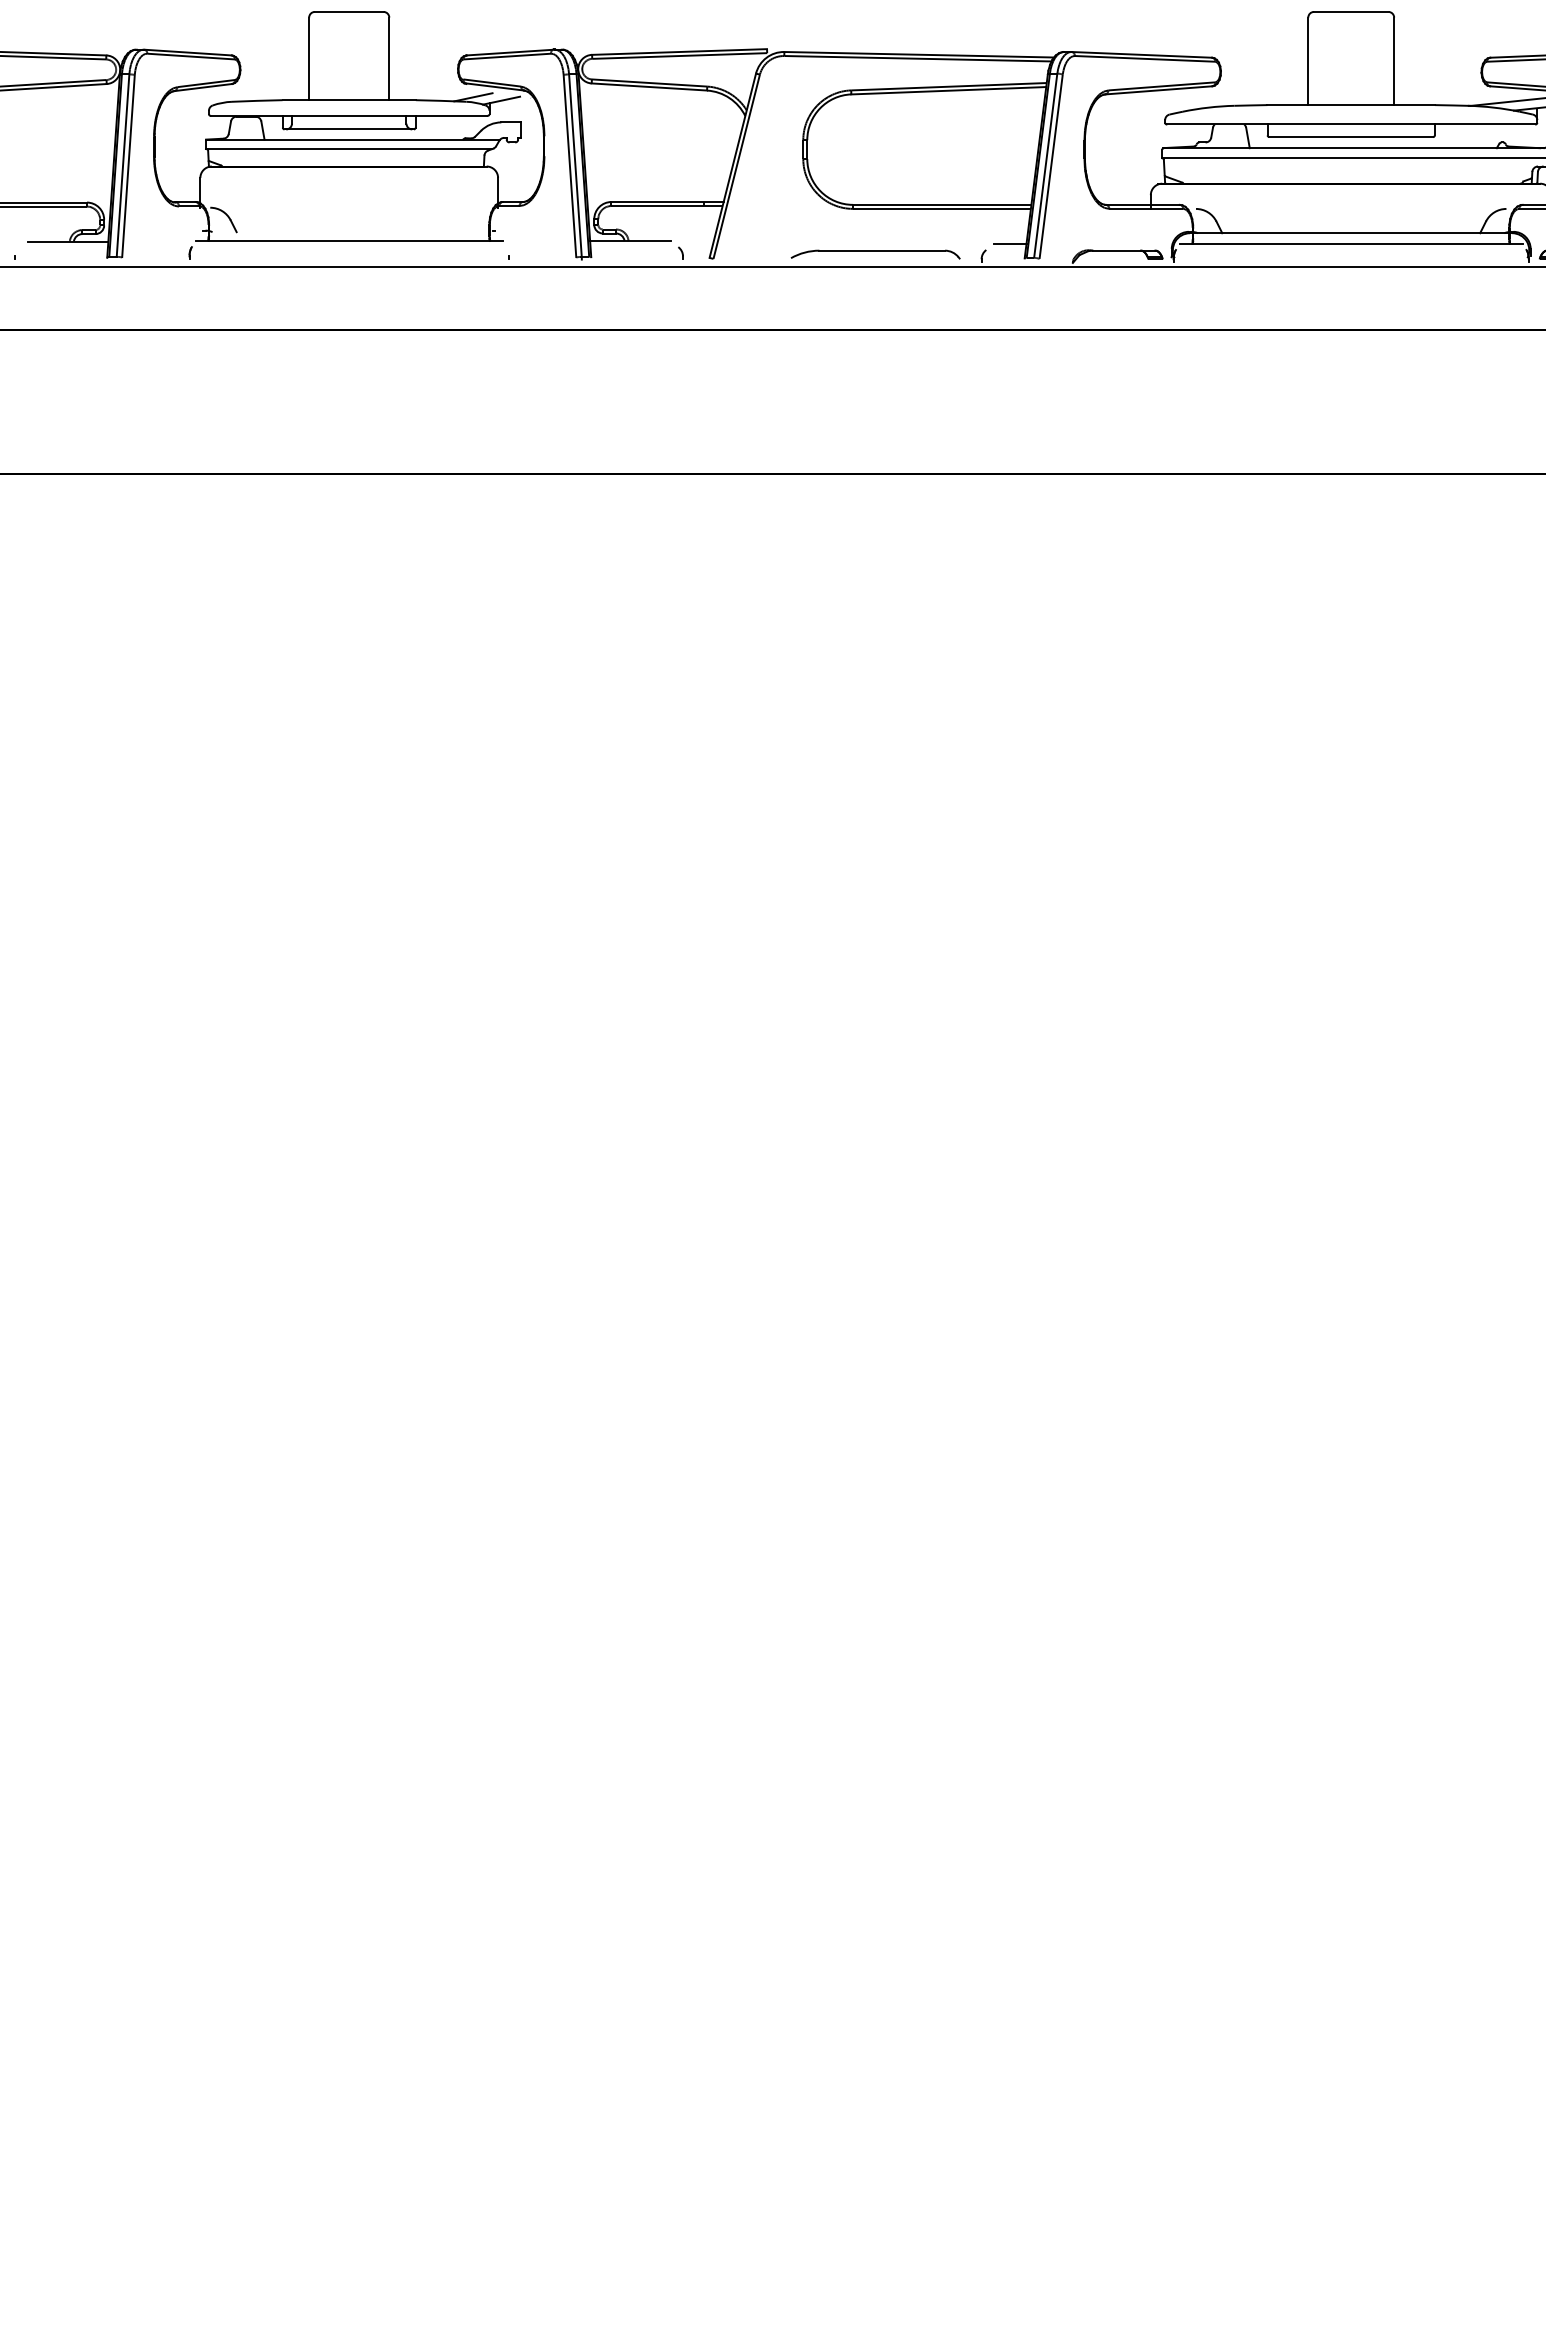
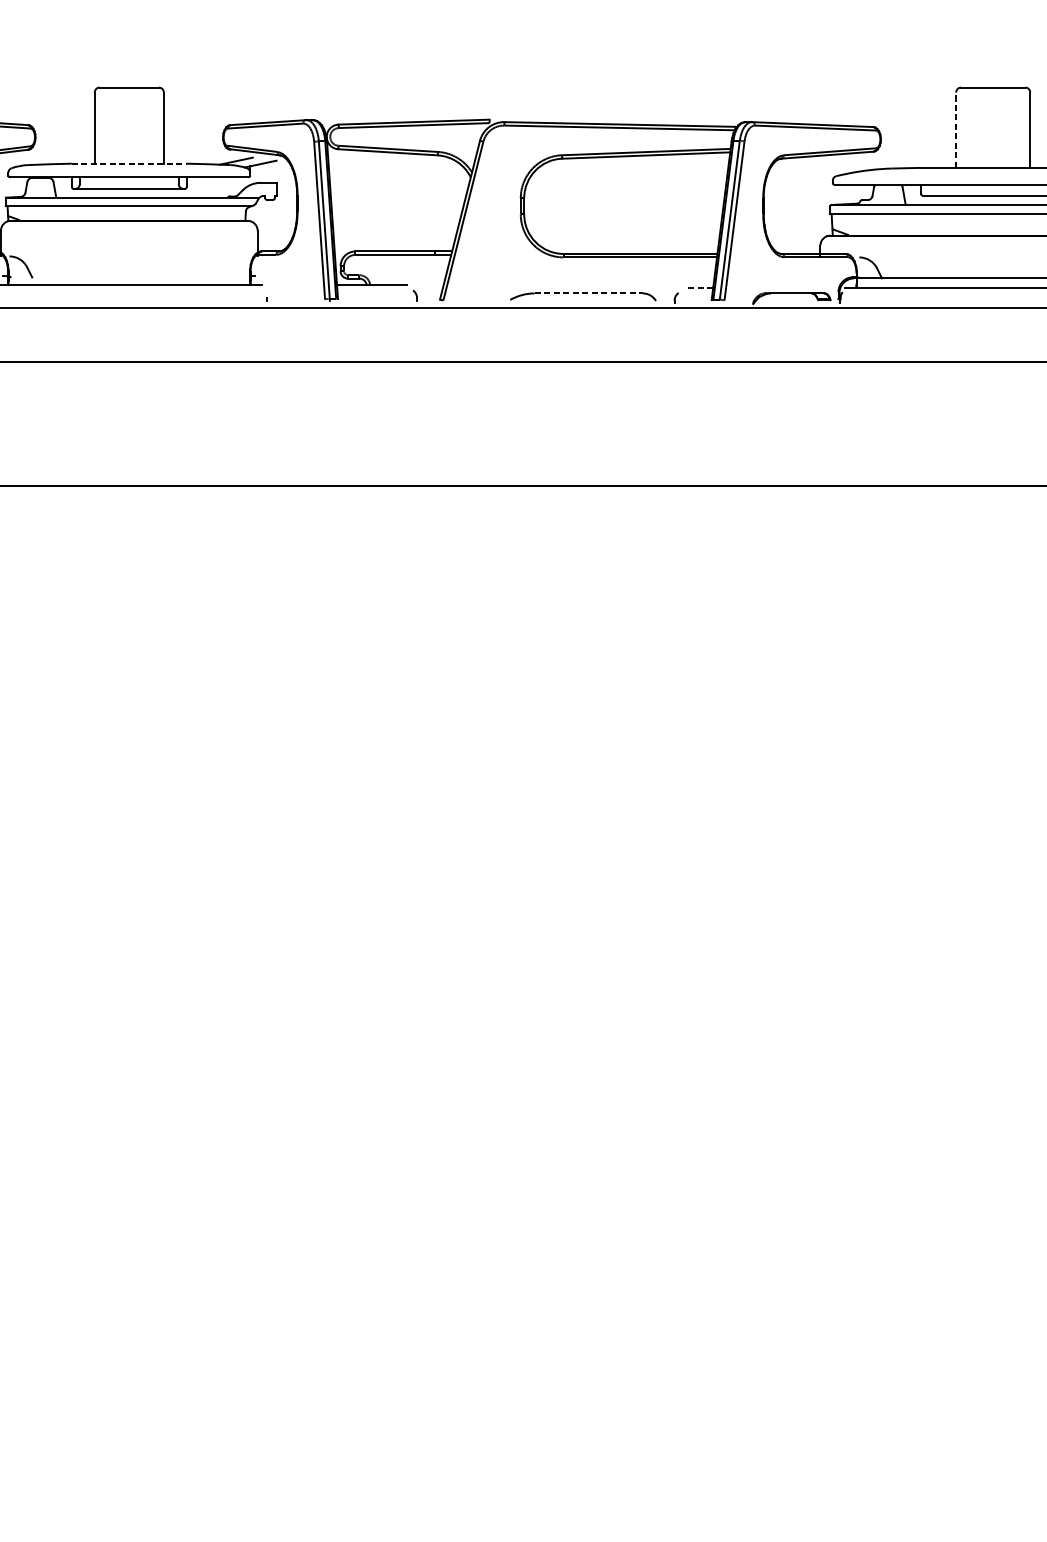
line: (1308, 61) -> (956, 130), solid -> dashed
line: (349, 100) -> (129, 163), solid -> dashed
line: (1009, 243) -> (698, 287), solid -> dashed
line: (882, 250) -> (589, 293), solid -> dashed

